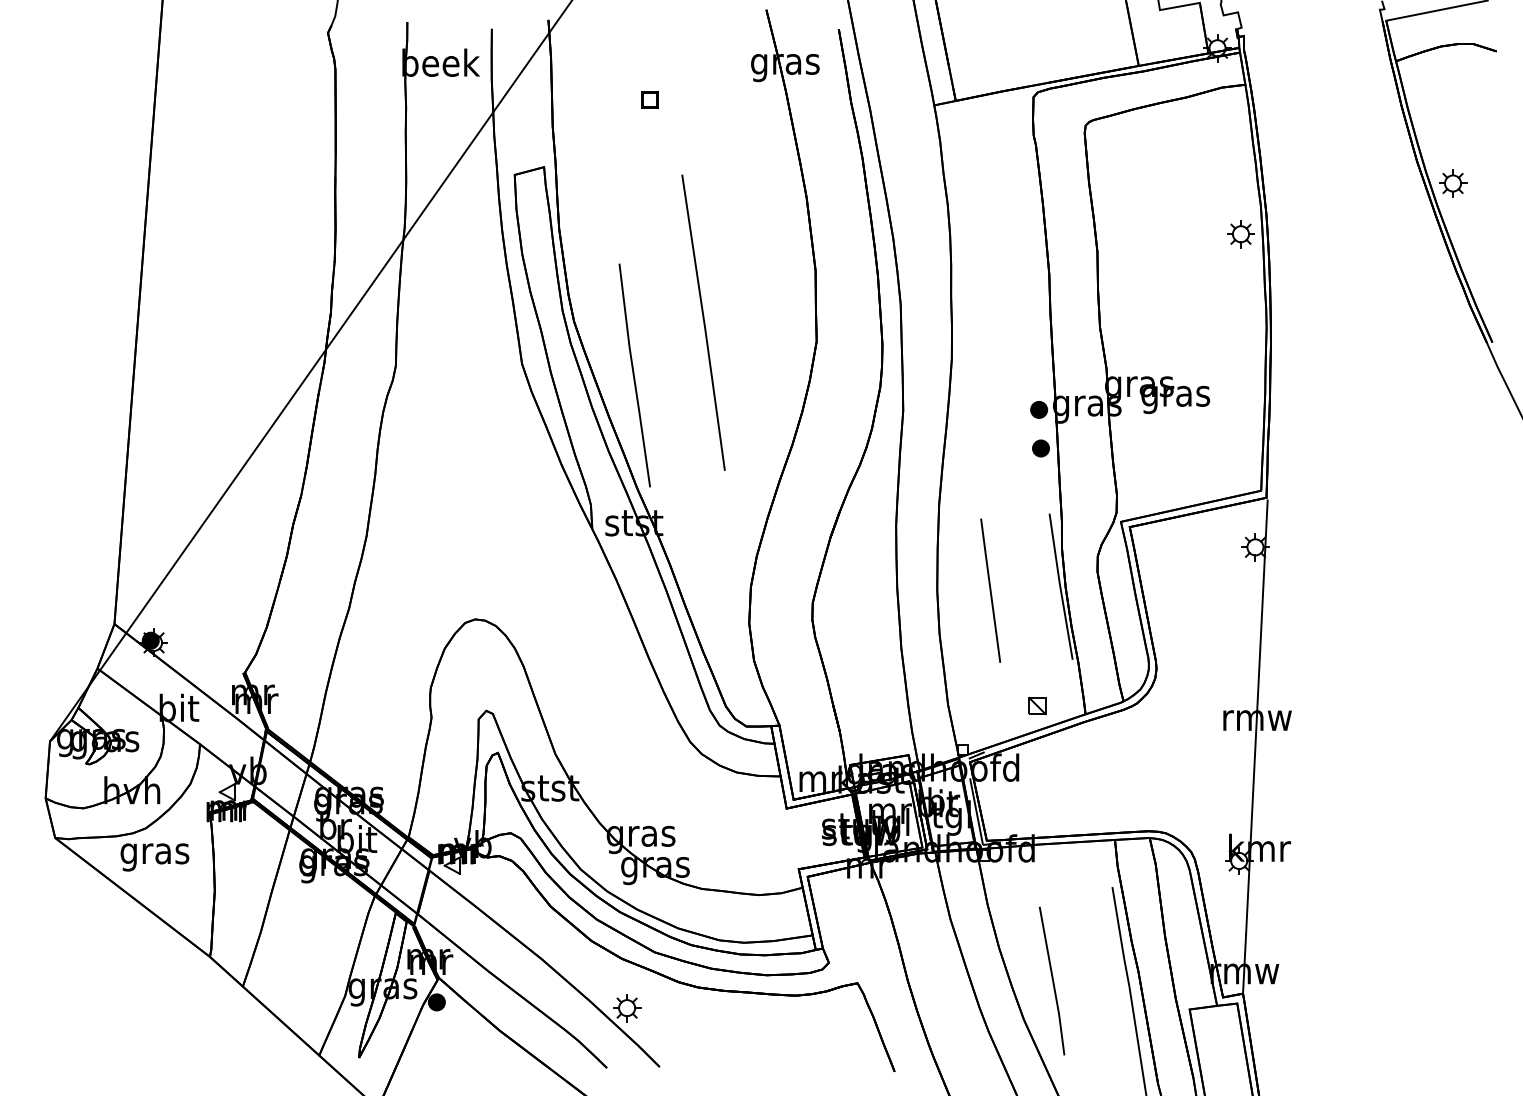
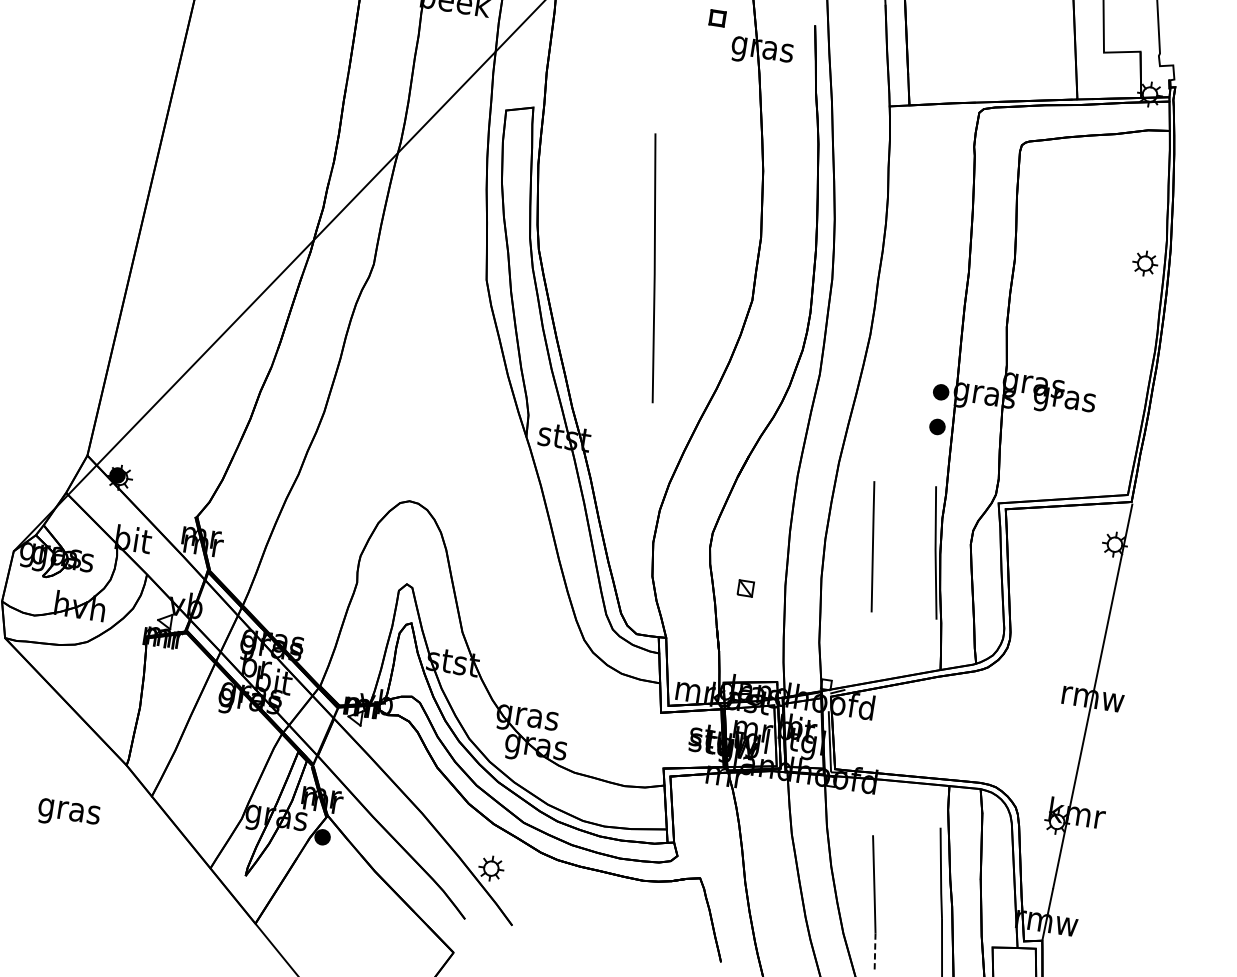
part: (649, 99) -> (717, 17), moved
line: (634, 375) -> (585, 305), removed
part: (1037, 705) -> (745, 588), moved
text: (154, 857) -> (68, 814), moved
line: (1061, 1034) -> (874, 952), solid -> dashed

